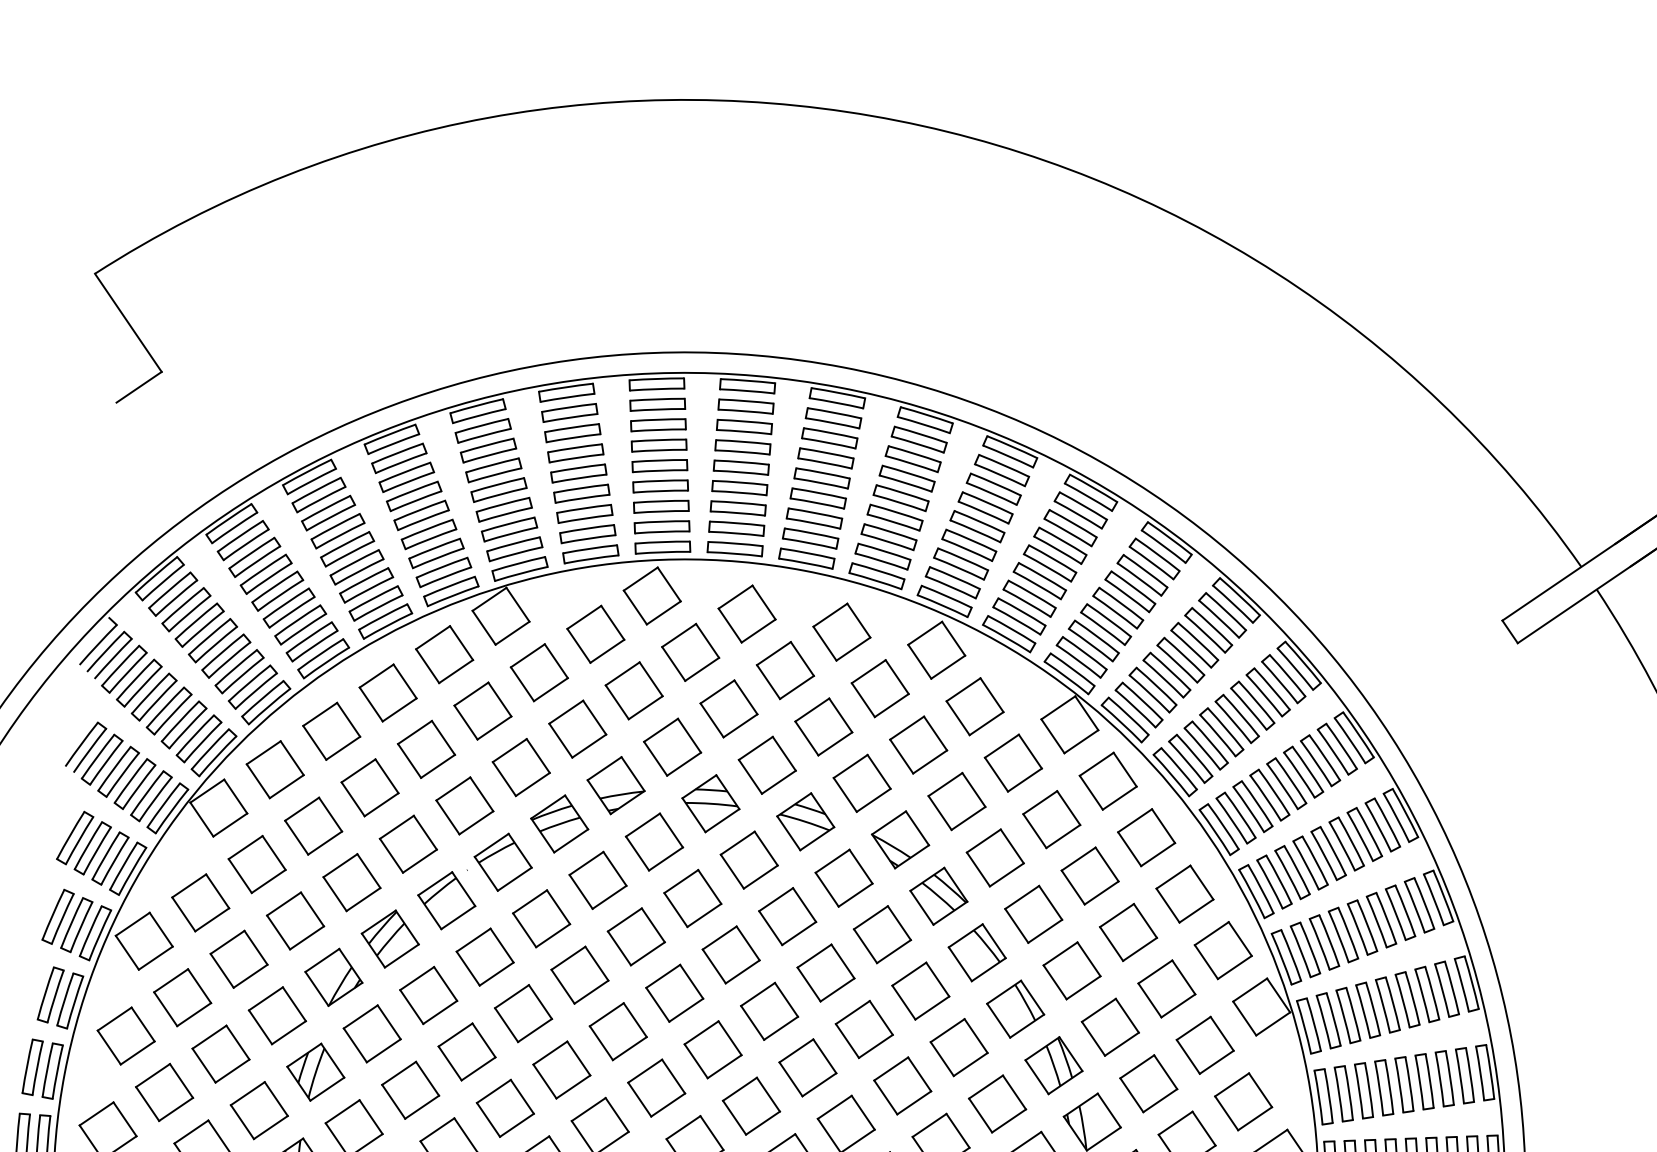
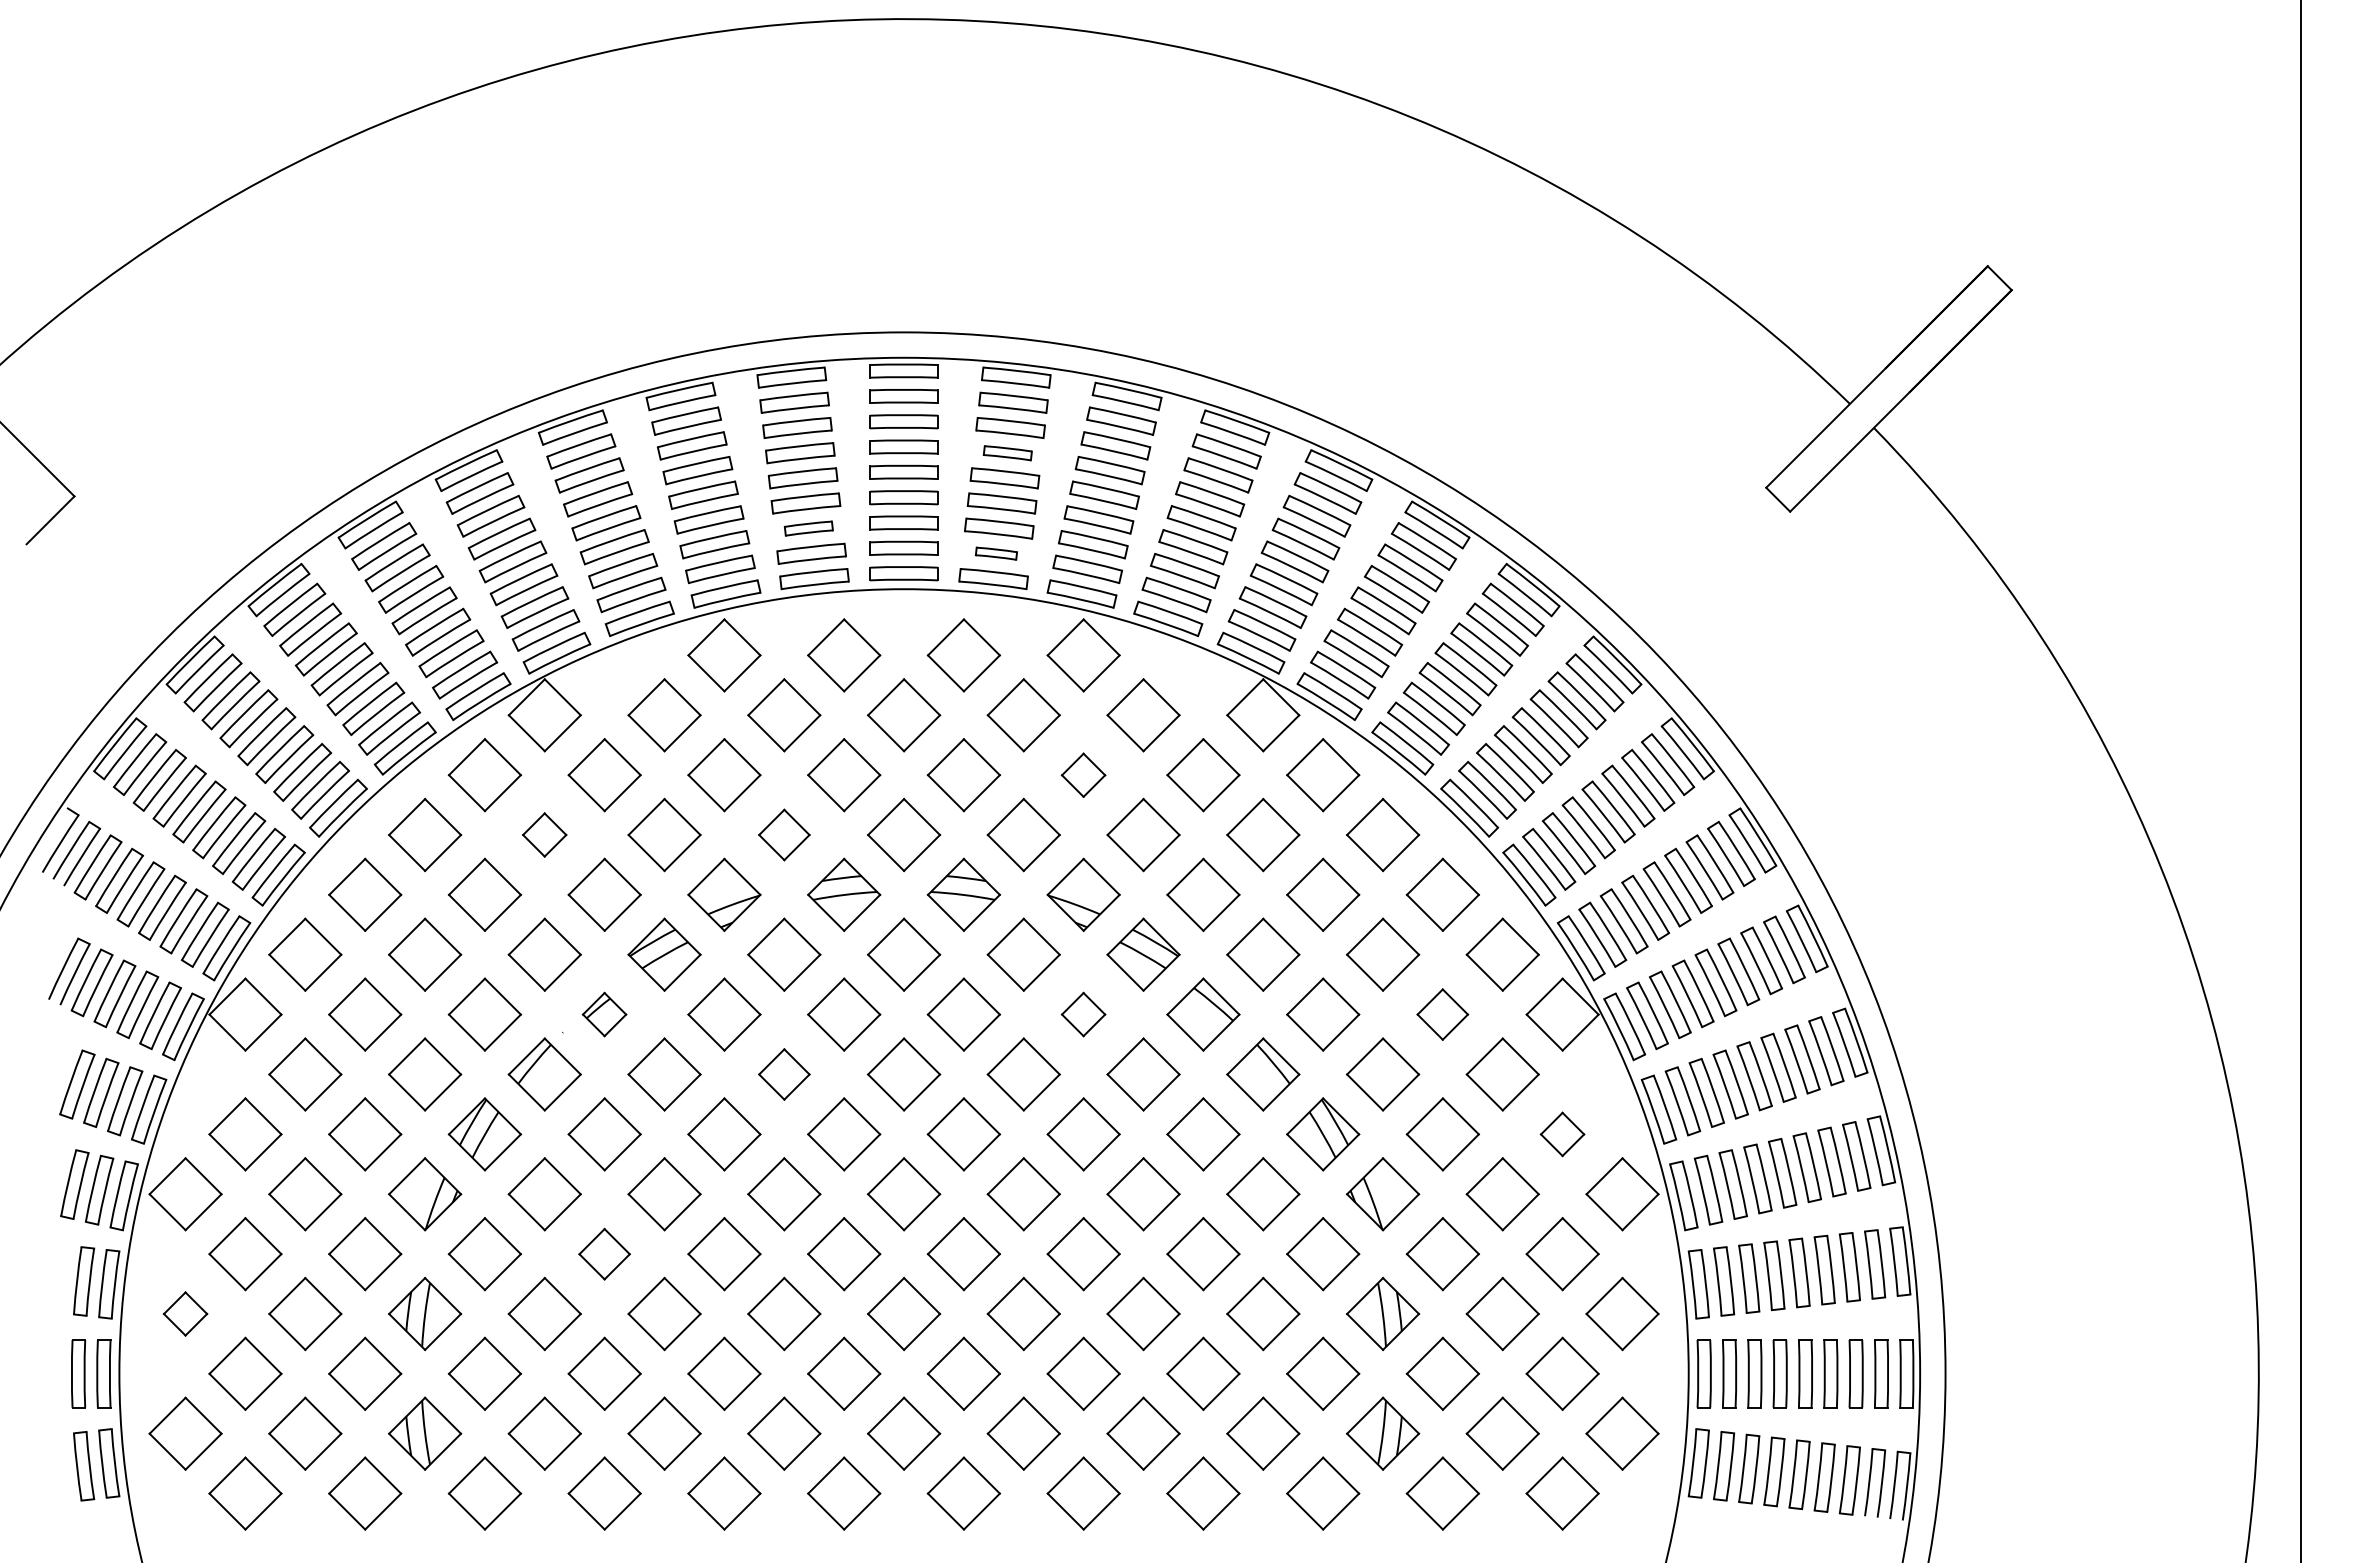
part: (906, 478) -> (1007, 453), size x0.7
part: (738, 508) -> (808, 528), size x0.7
part: (883, 556) -> (996, 553), size x0.6
part: (482, 710) -> (544, 834), size x0.6
part: (918, 745) -> (1083, 775), size x0.6
part: (672, 746) -> (784, 834), size x0.7
part: (503, 862) -> (604, 1014), size x0.6
part: (882, 934) -> (1083, 1014), size x0.6
part: (636, 936) -> (784, 1074), size x0.7
part: (1166, 988) -> (1442, 1014), size x0.7
part: (126, 1035) -> (185, 1313), size x0.6
part: (466, 1052) -> (604, 1254), size x0.7
part: (1243, 1101) -> (1562, 1134), size x0.6

